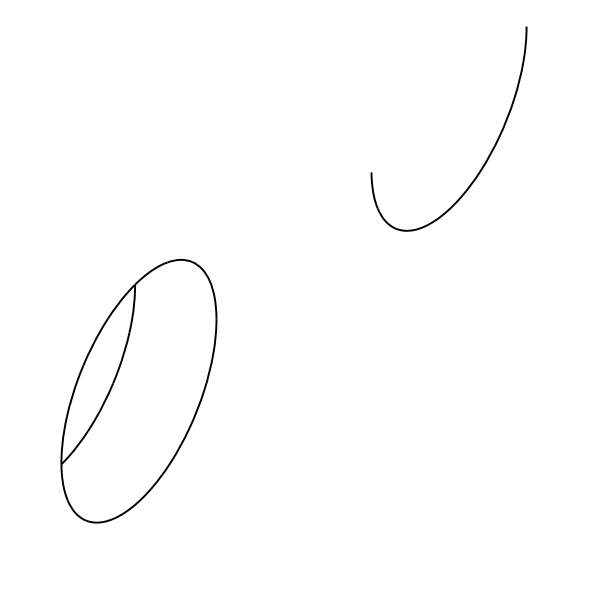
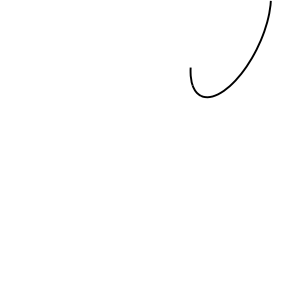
part: (139, 390) -> (70, 167), removed

